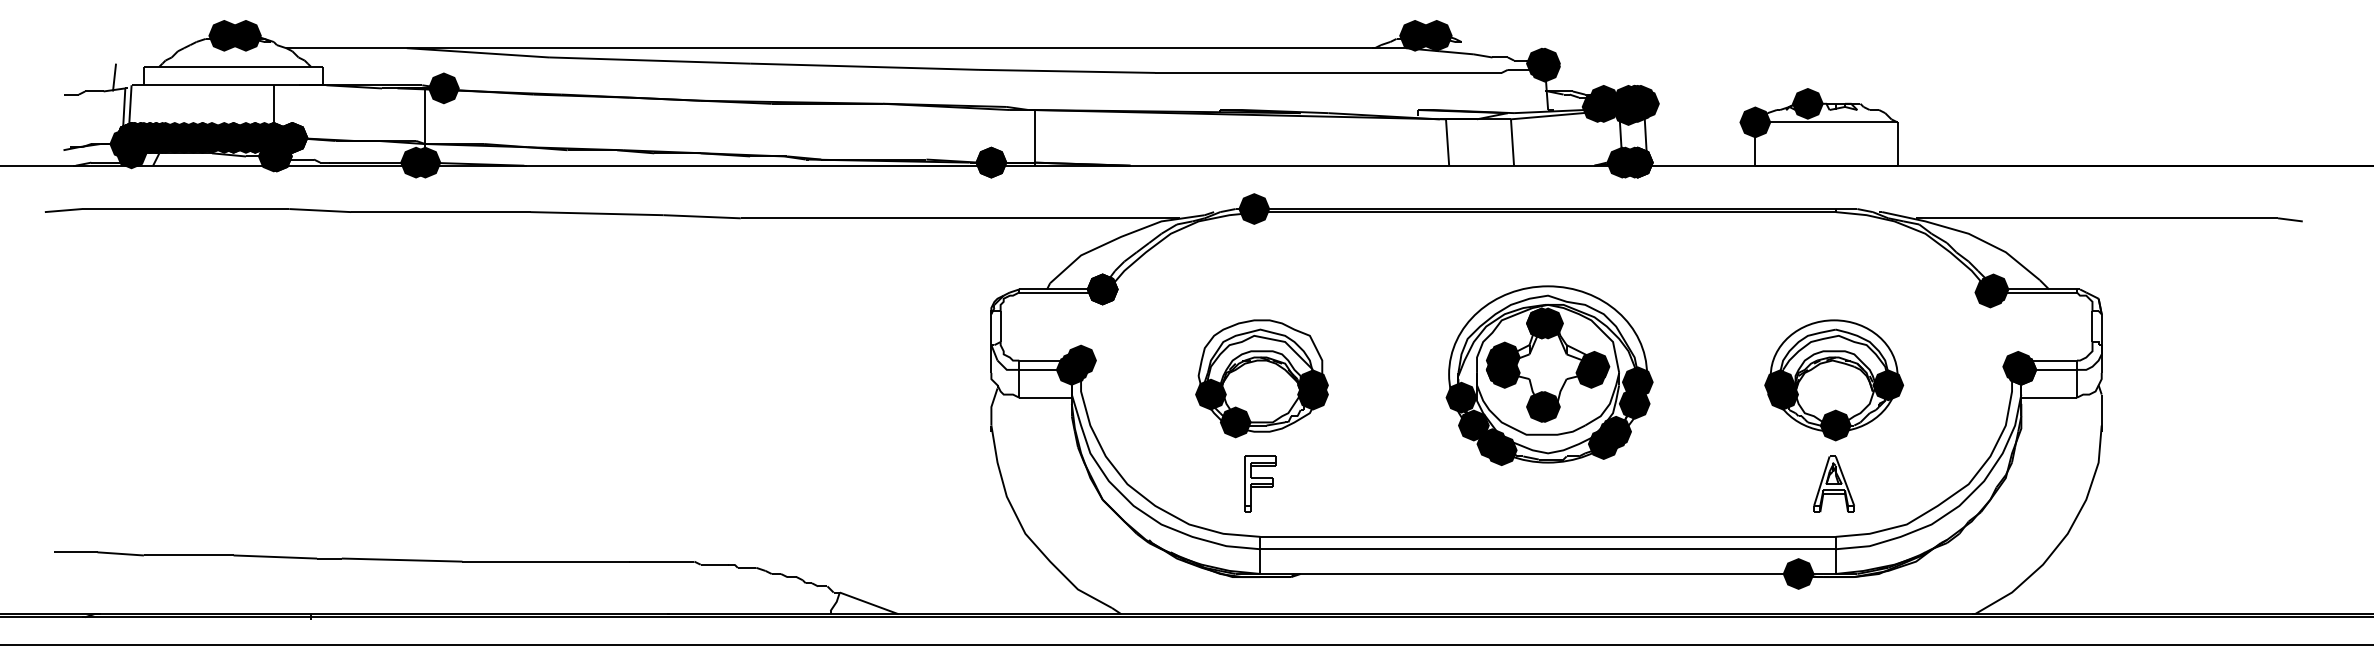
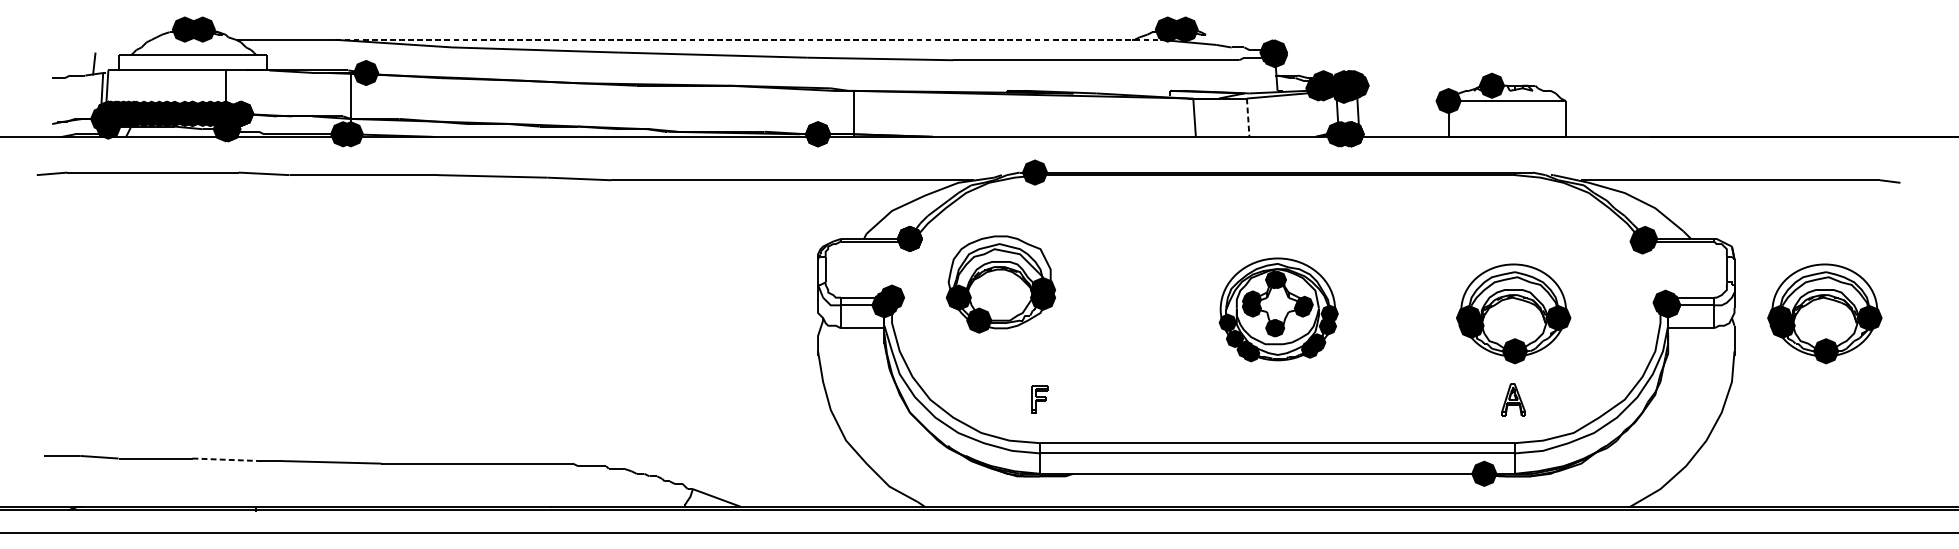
line: (906, 48) -> (747, 40), solid -> dashed
line: (1512, 143) -> (1248, 118), solid -> dashed
part: (1549, 375) -> (1278, 309), size x0.7
part: (1261, 378) -> (1000, 284), moved
part: (2211, 380) -> (1825, 314), added
part: (1260, 483) -> (1040, 399), size x0.6
part: (1833, 483) -> (1513, 399), size x0.7
line: (275, 557) -> (227, 460), solid -> dashed

